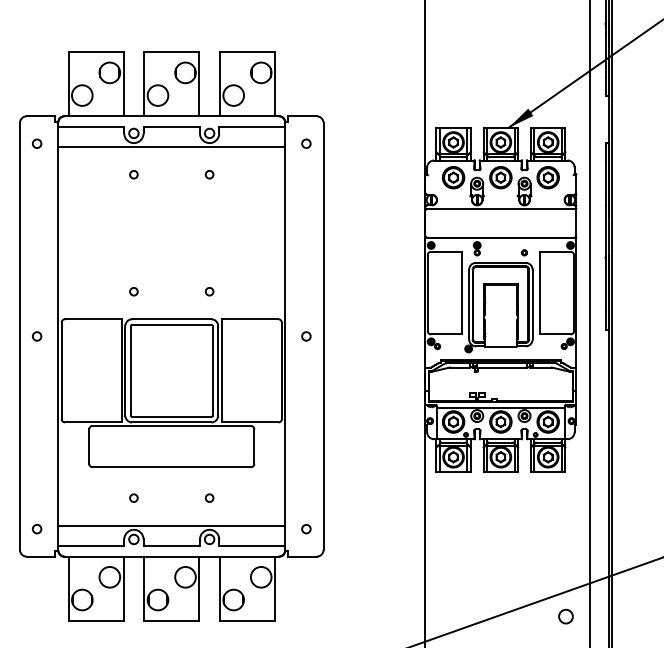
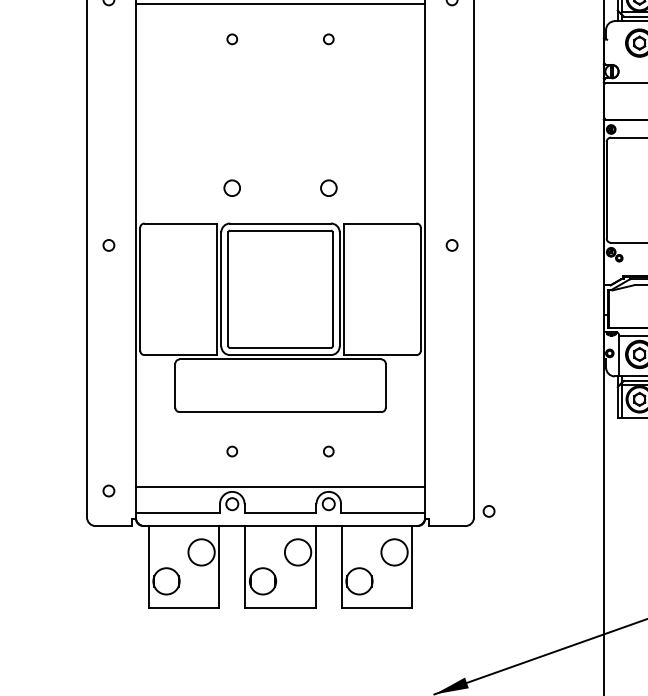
circle: (133, 291) -> (231, 188), size x1.6
circle: (209, 291) -> (328, 188), size x1.6
circle: (306, 529) -> (489, 511), moved

